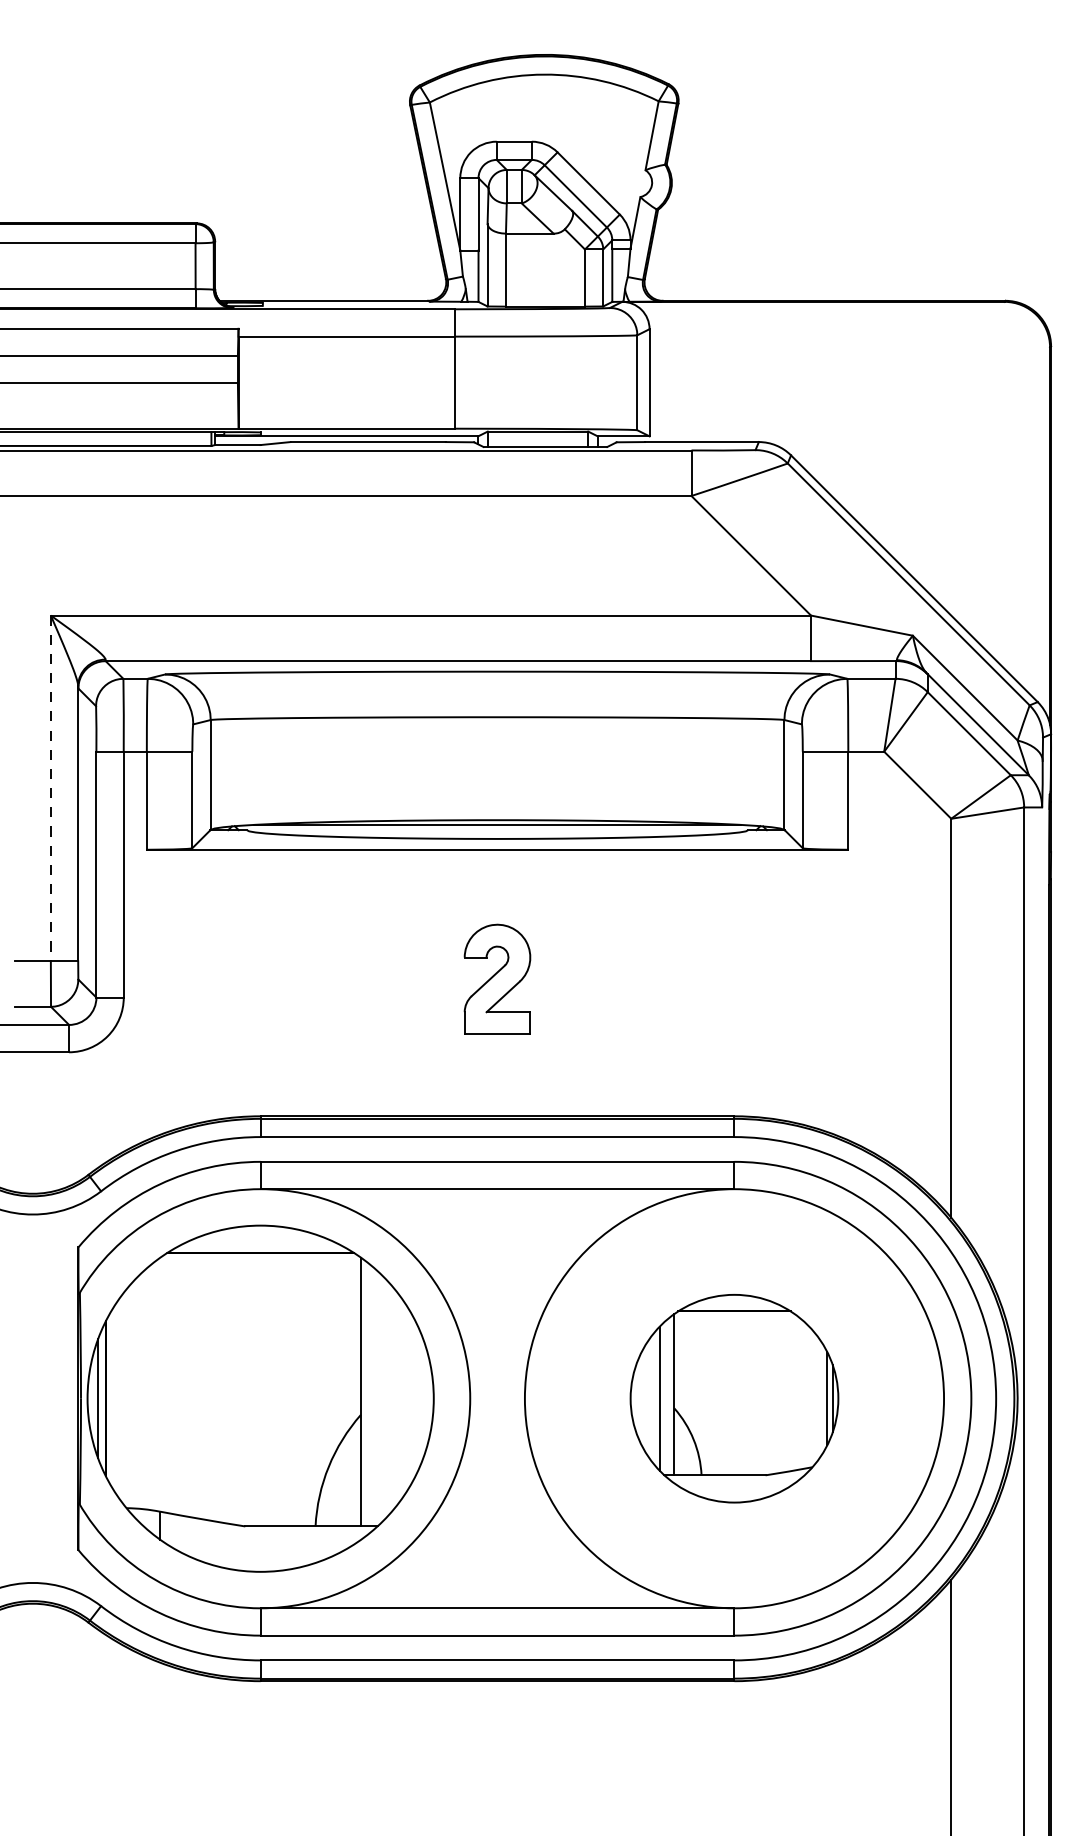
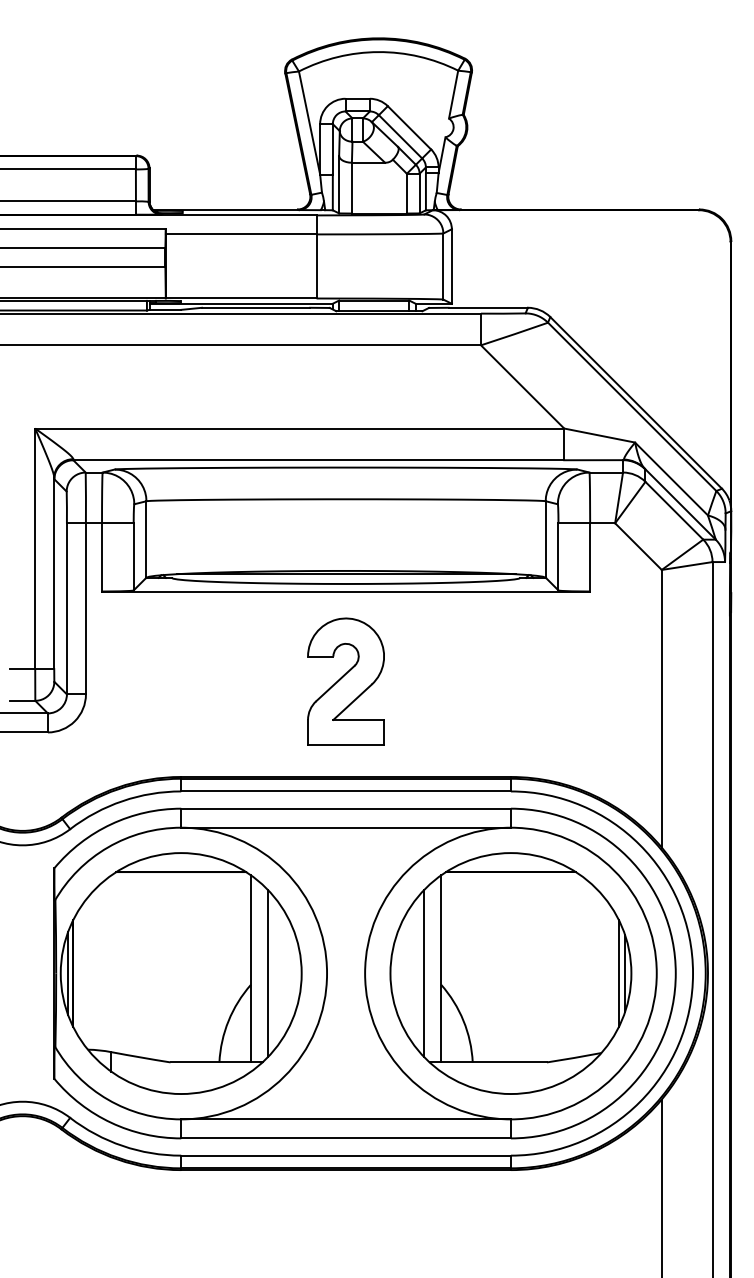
line: (51, 789) -> (35, 549), dashed -> solid
part: (496, 979) -> (345, 681), size x1.67
line: (386, 1398) -> (268, 973), added
part: (733, 1398) -> (510, 973), size x1.67

